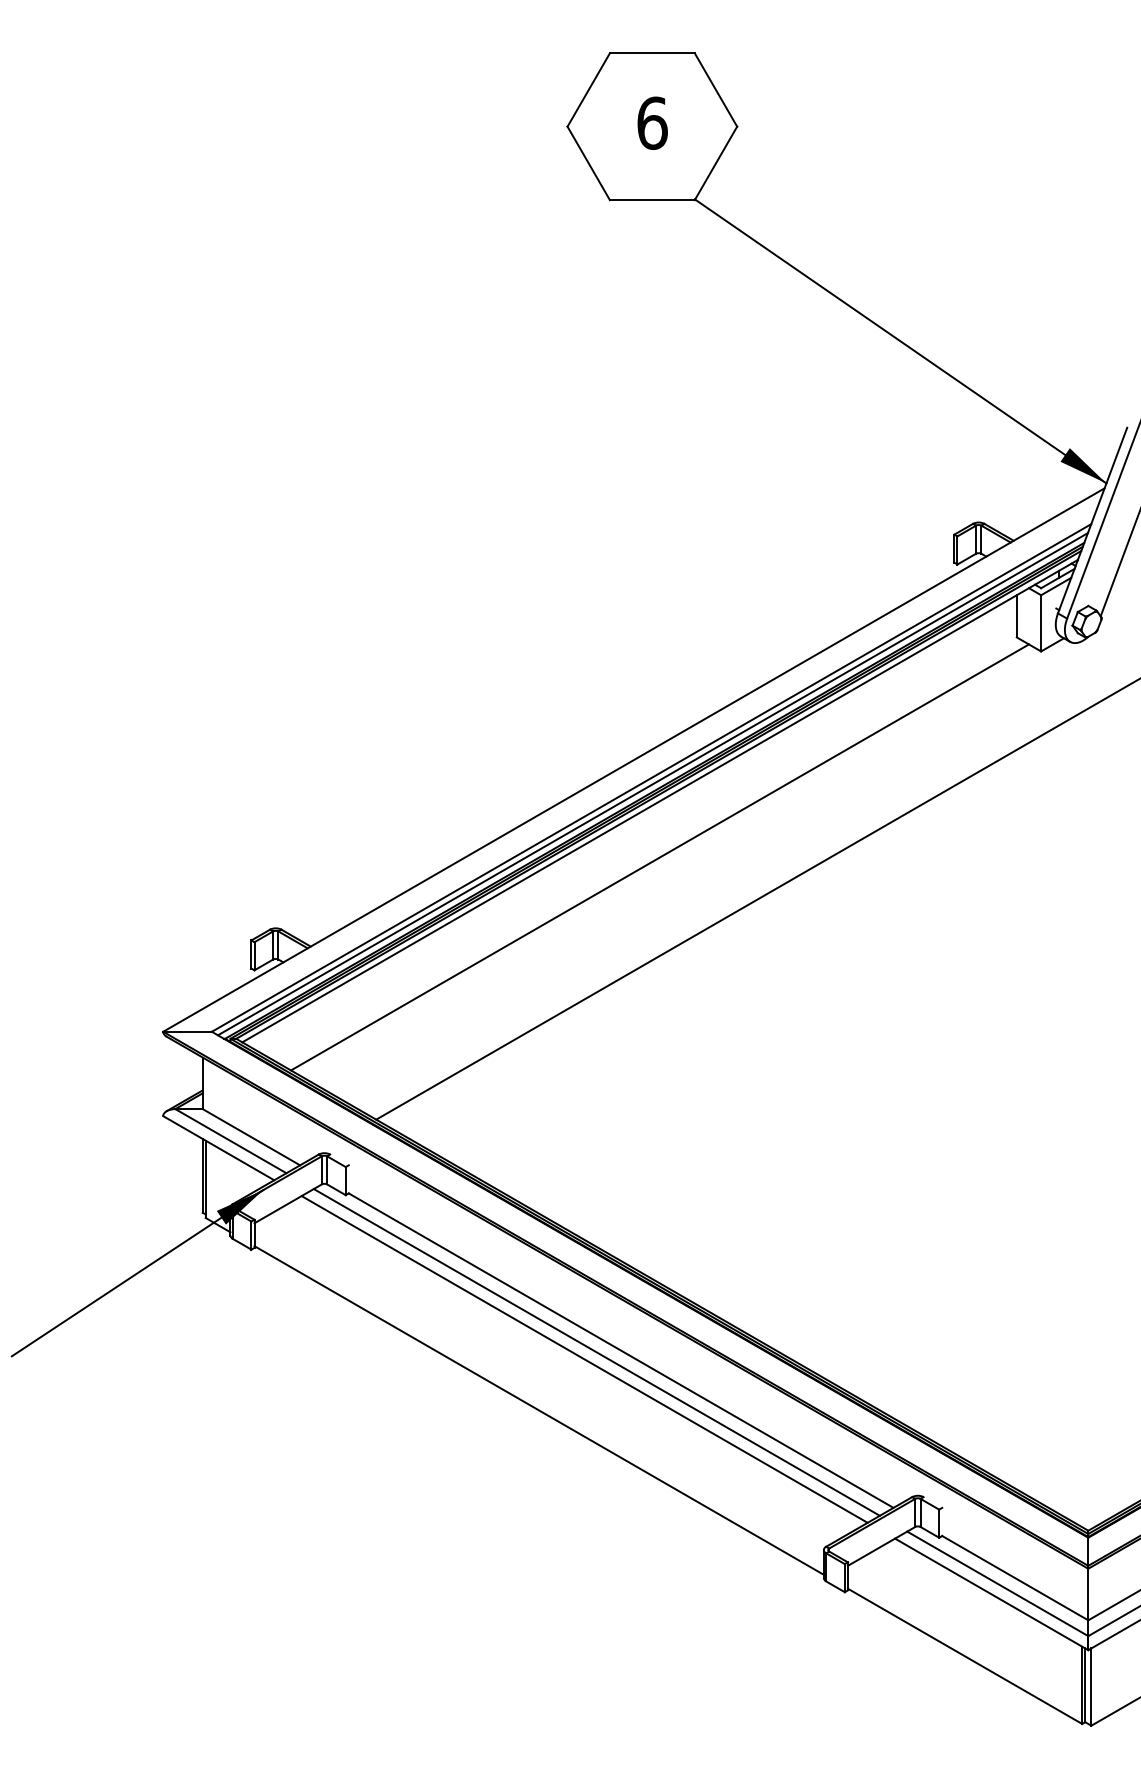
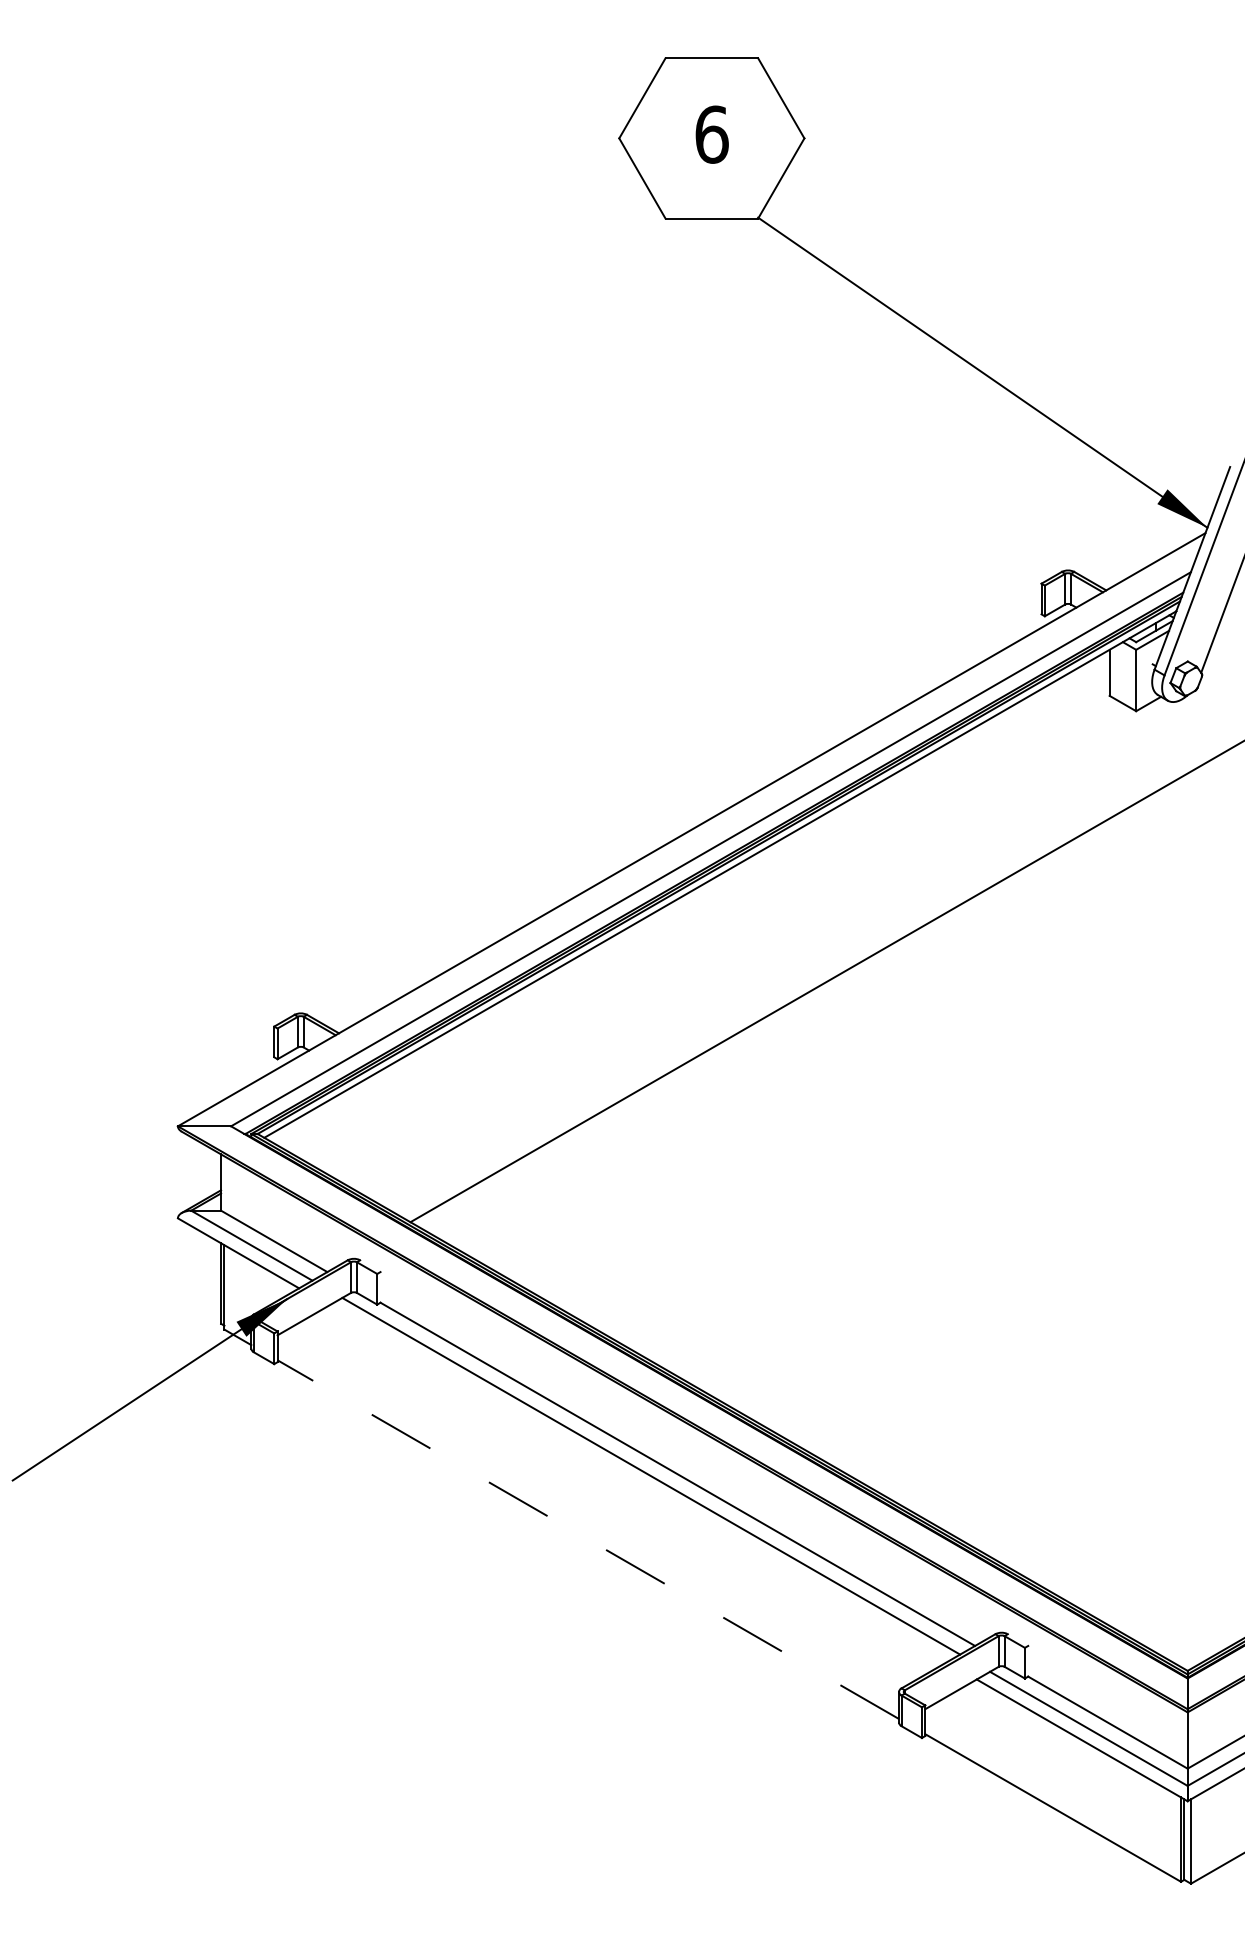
line: (652, 783) -> (712, 855), removed
line: (659, 856) -> (719, 935), removed
line: (584, 1359) -> (637, 1483), removed
line: (539, 1410) -> (588, 1539), solid -> dashed

